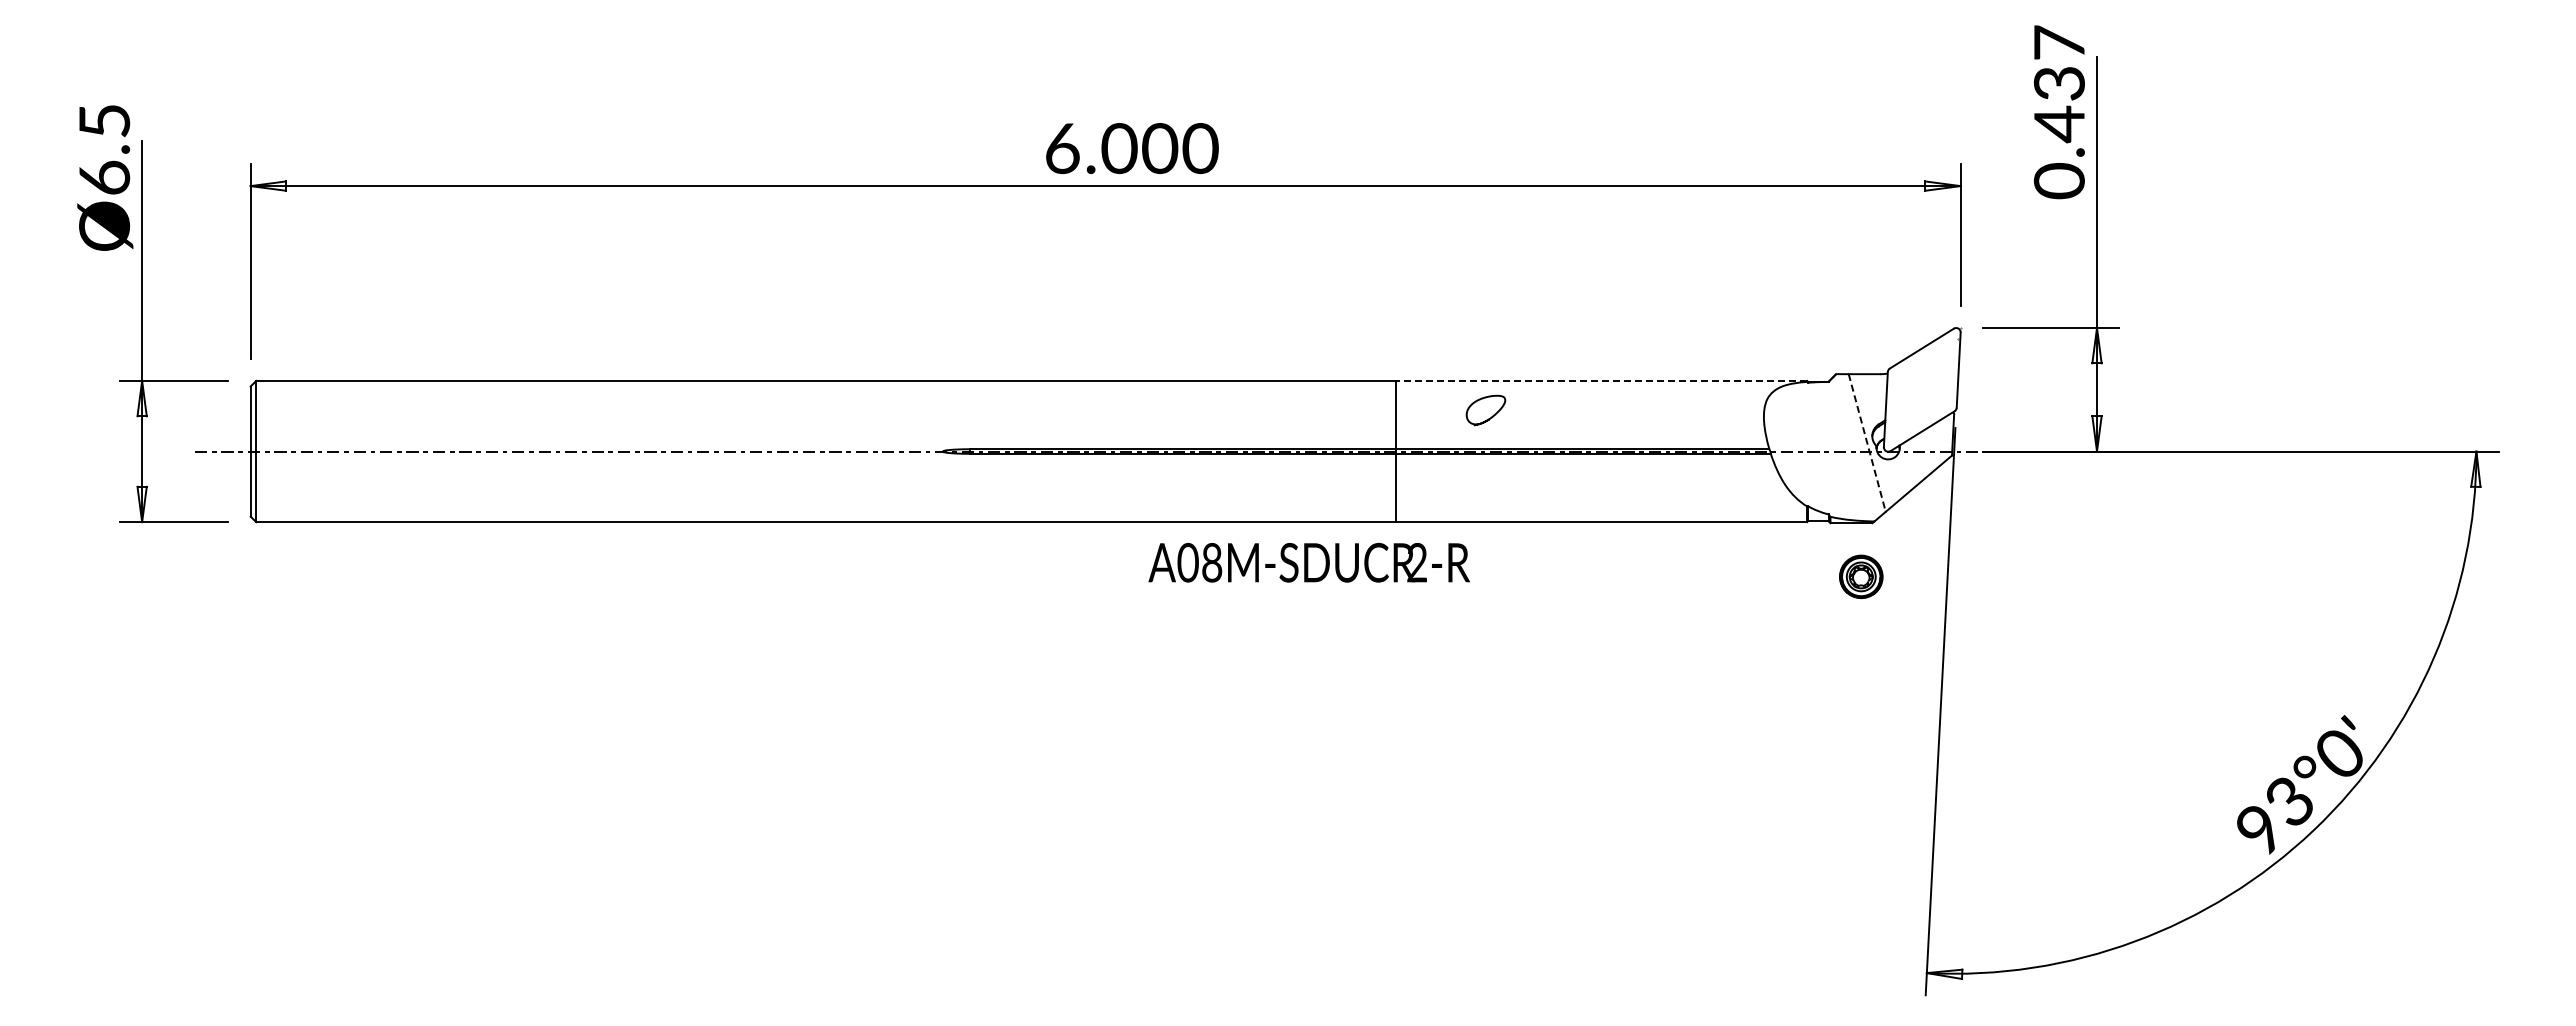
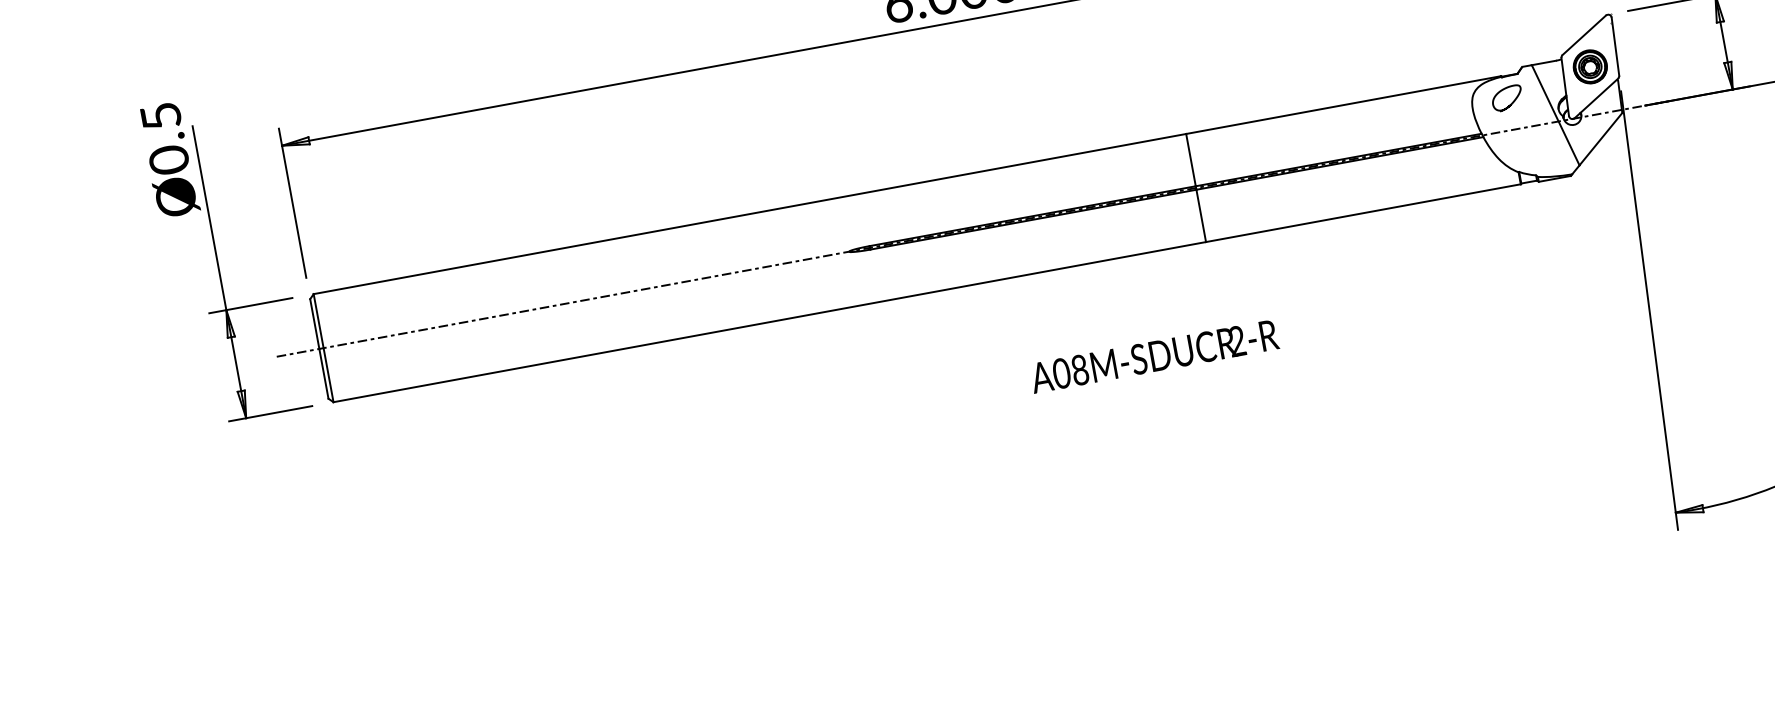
text: (104, 178) -> (169, 160), Ø6.5 -> Ø0.5
line: (1601, 380) -> (1343, 104), dashed -> solid
curve: (1491, 416) -> (1512, 102), moved
line: (1867, 443) -> (1555, 115), dashed -> solid
text: (1308, 562) -> (1153, 356), moved
part: (1861, 576) -> (1590, 66), moved

